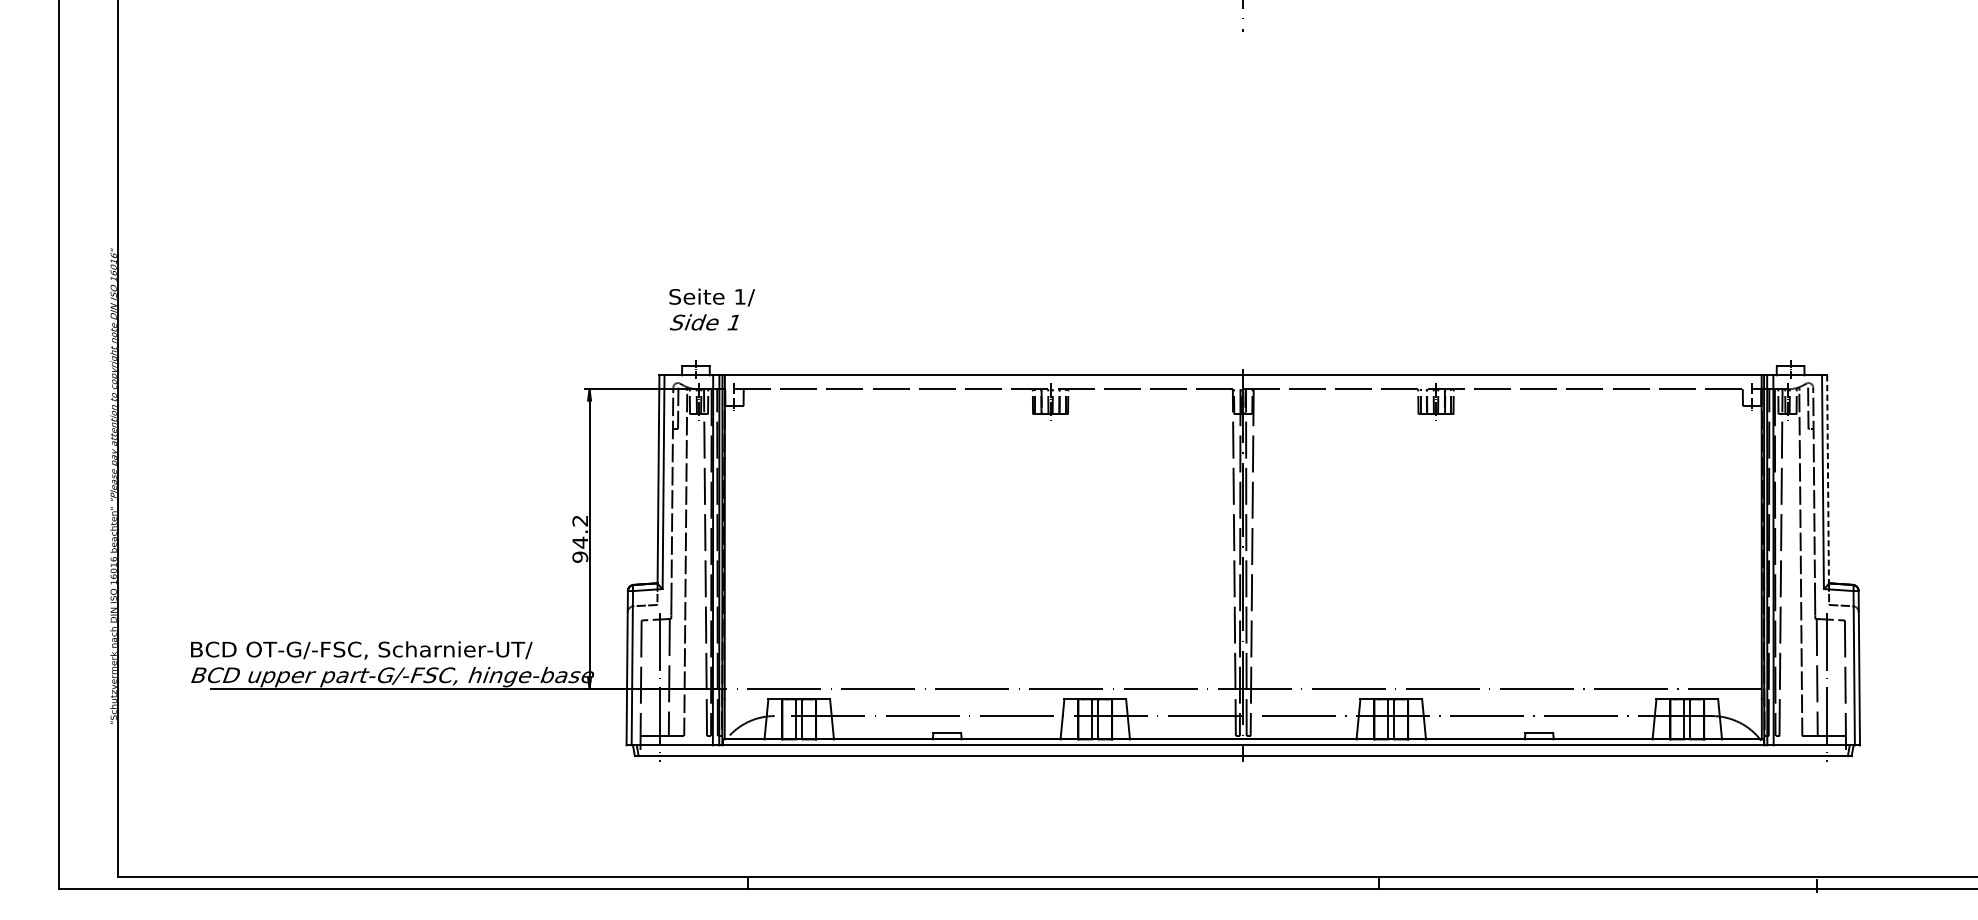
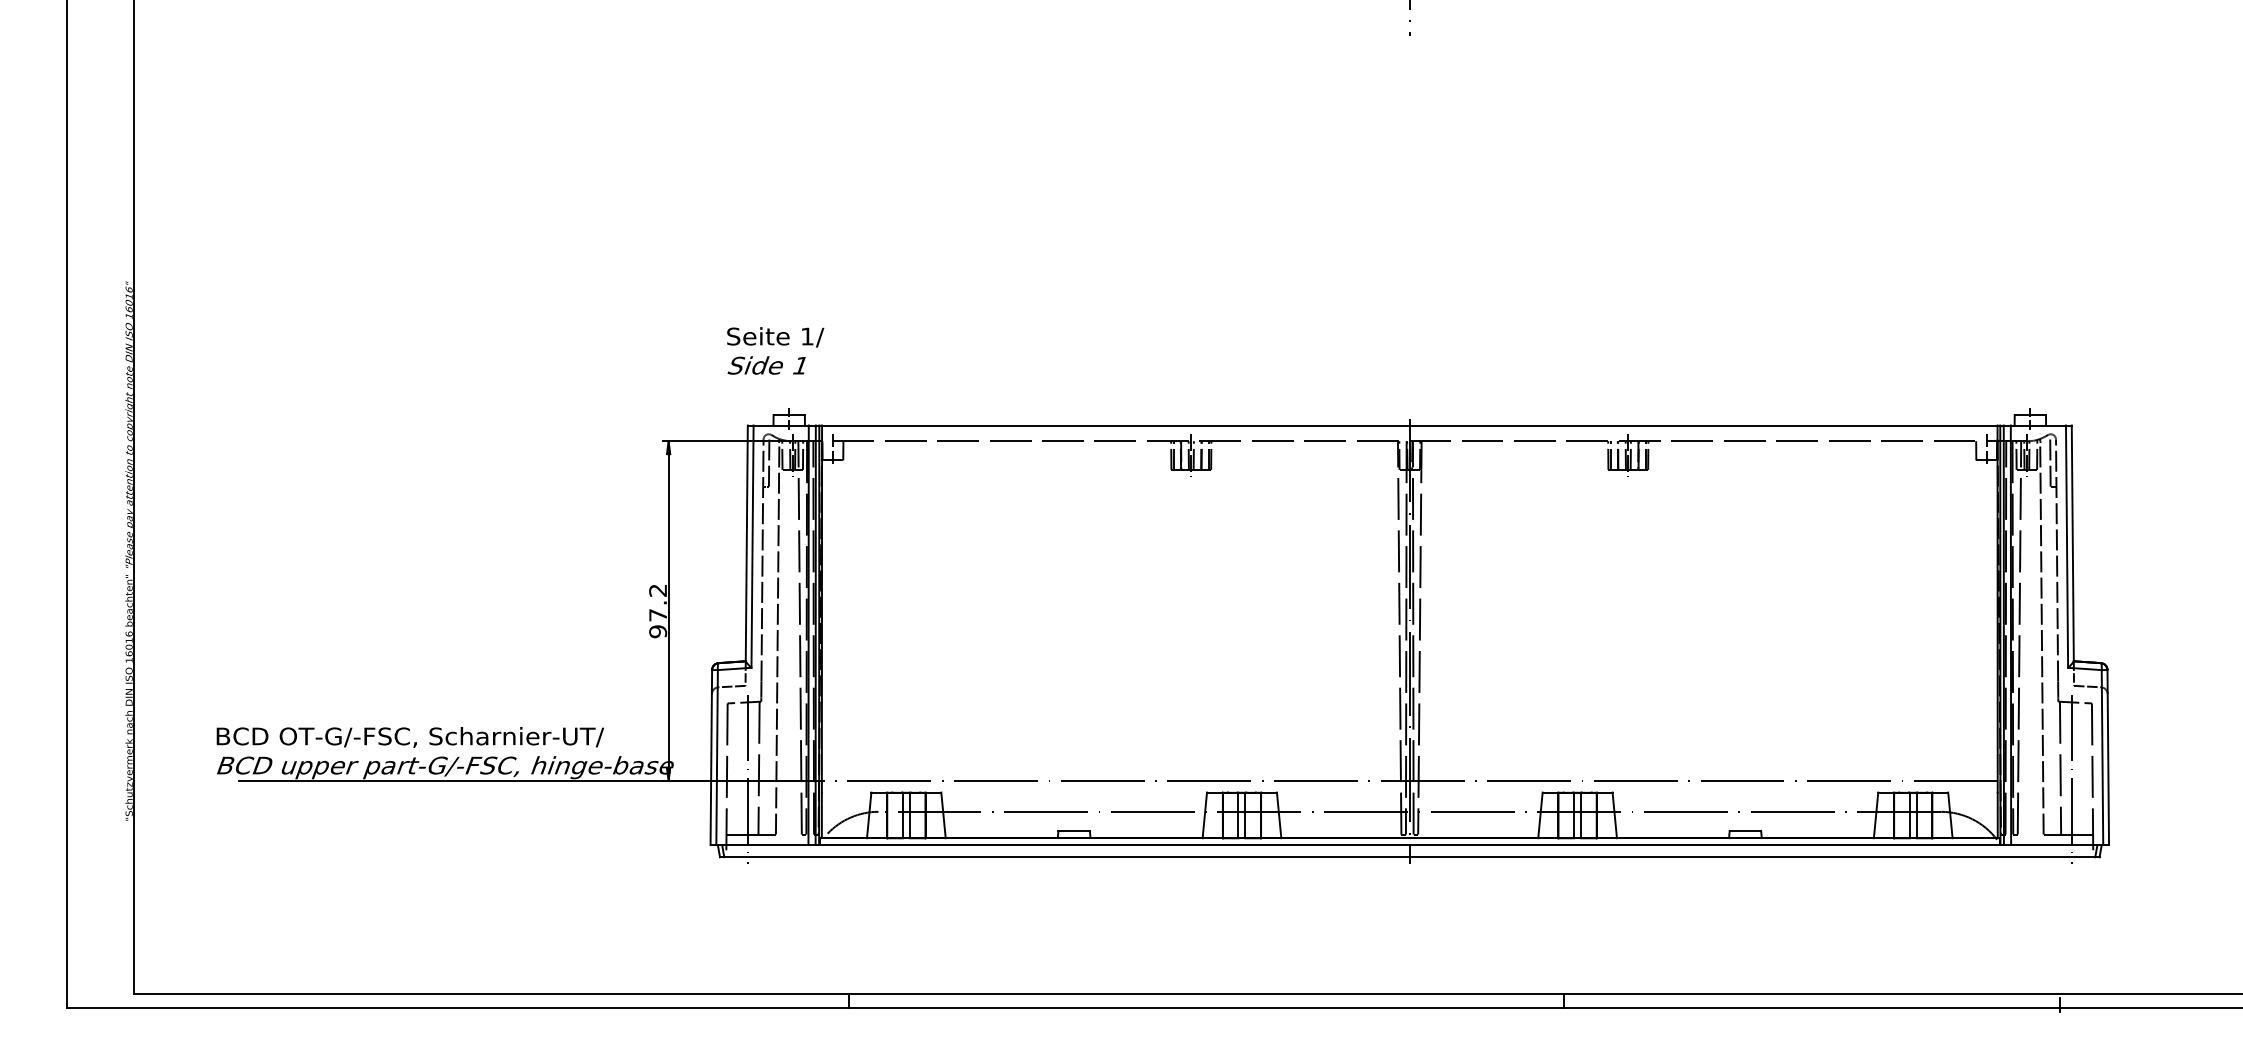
text: (712, 309) -> (775, 350), moved
line: (1827, 479) -> (2072, 543), dashed -> solid
text: (579, 542) -> (657, 615), 94.2 -> 97.2

